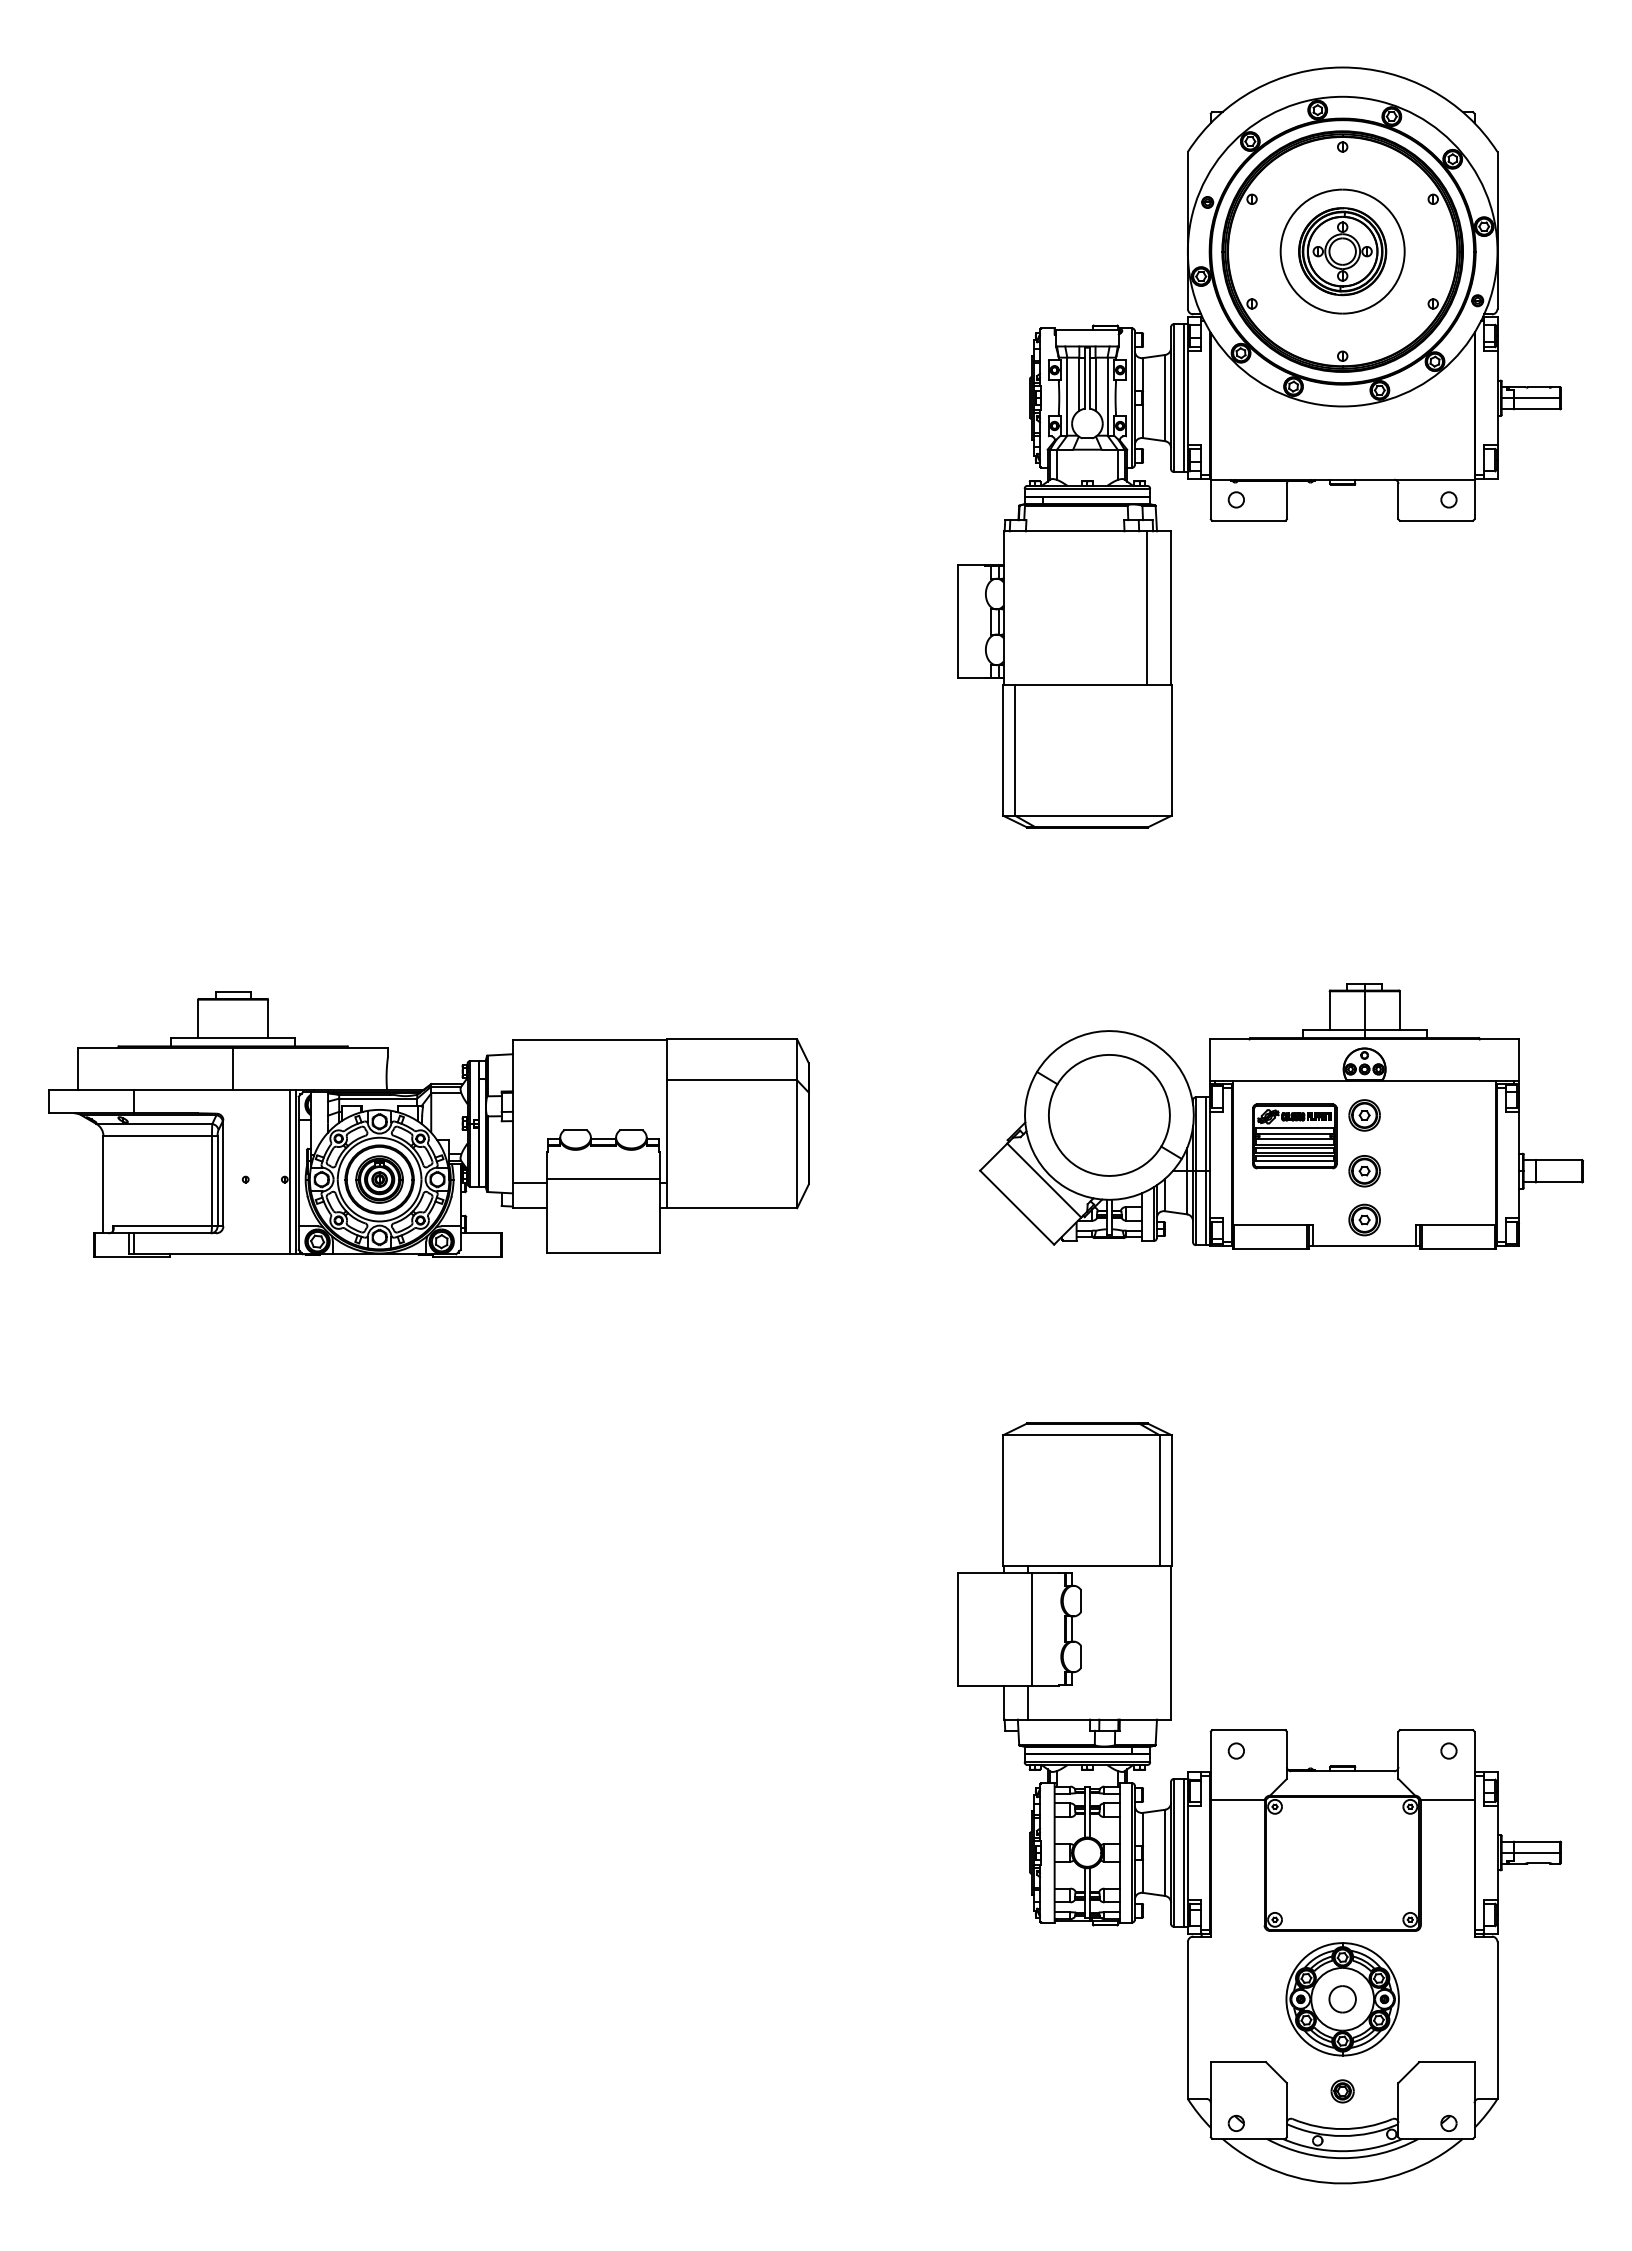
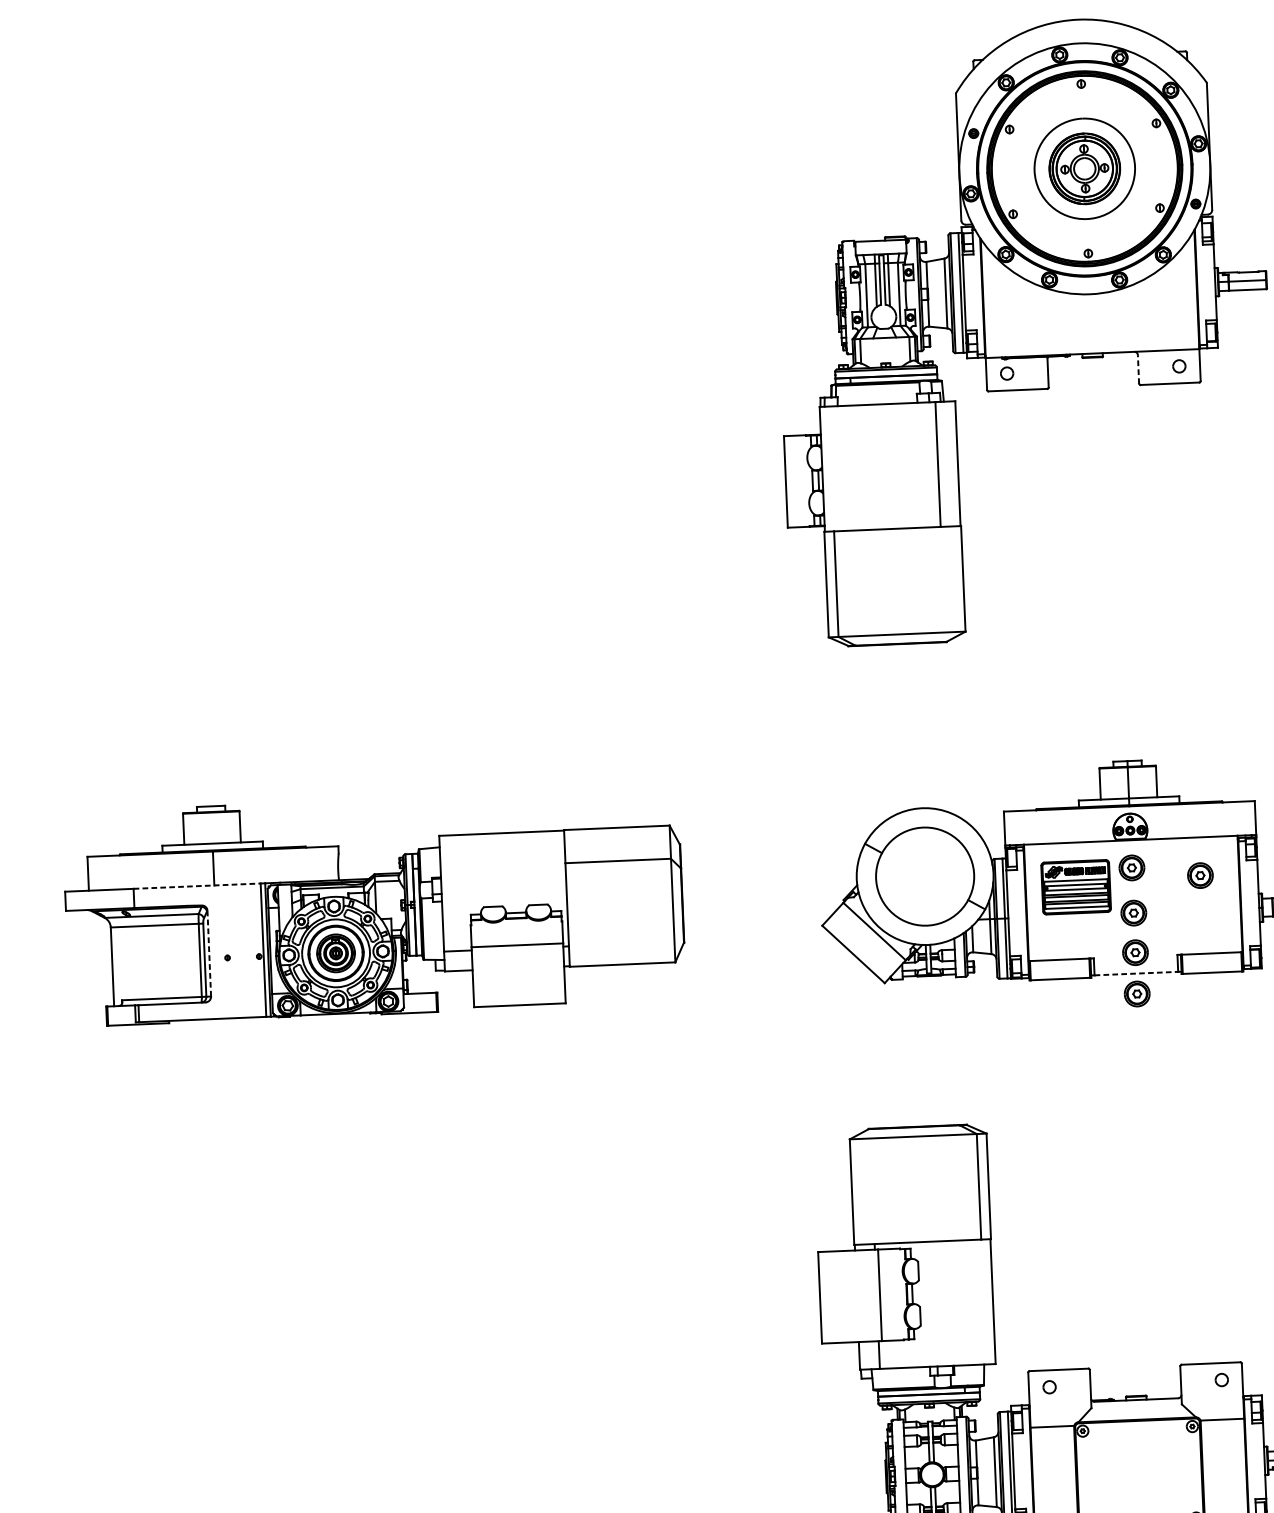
line: (1398, 501) -> (1138, 369), solid -> dashed
line: (212, 1089) -> (197, 886), solid -> dashed
part: (1448, 1128) -> (1200, 875), added
line: (223, 1173) -> (209, 953), solid -> dashed
line: (1364, 1245) -> (1136, 973), solid -> dashed
part: (1364, 1270) -> (1137, 993), added

